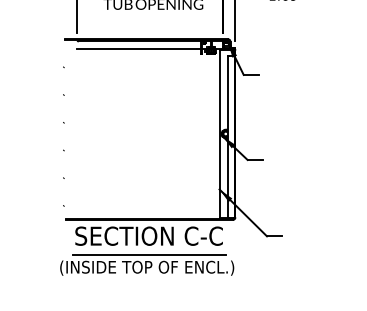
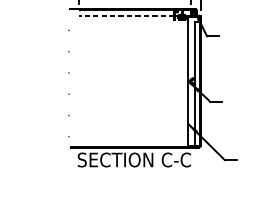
line: (138, 48) -> (126, 15), solid -> dashed
part: (147, 264) -> (133, 181), removed

